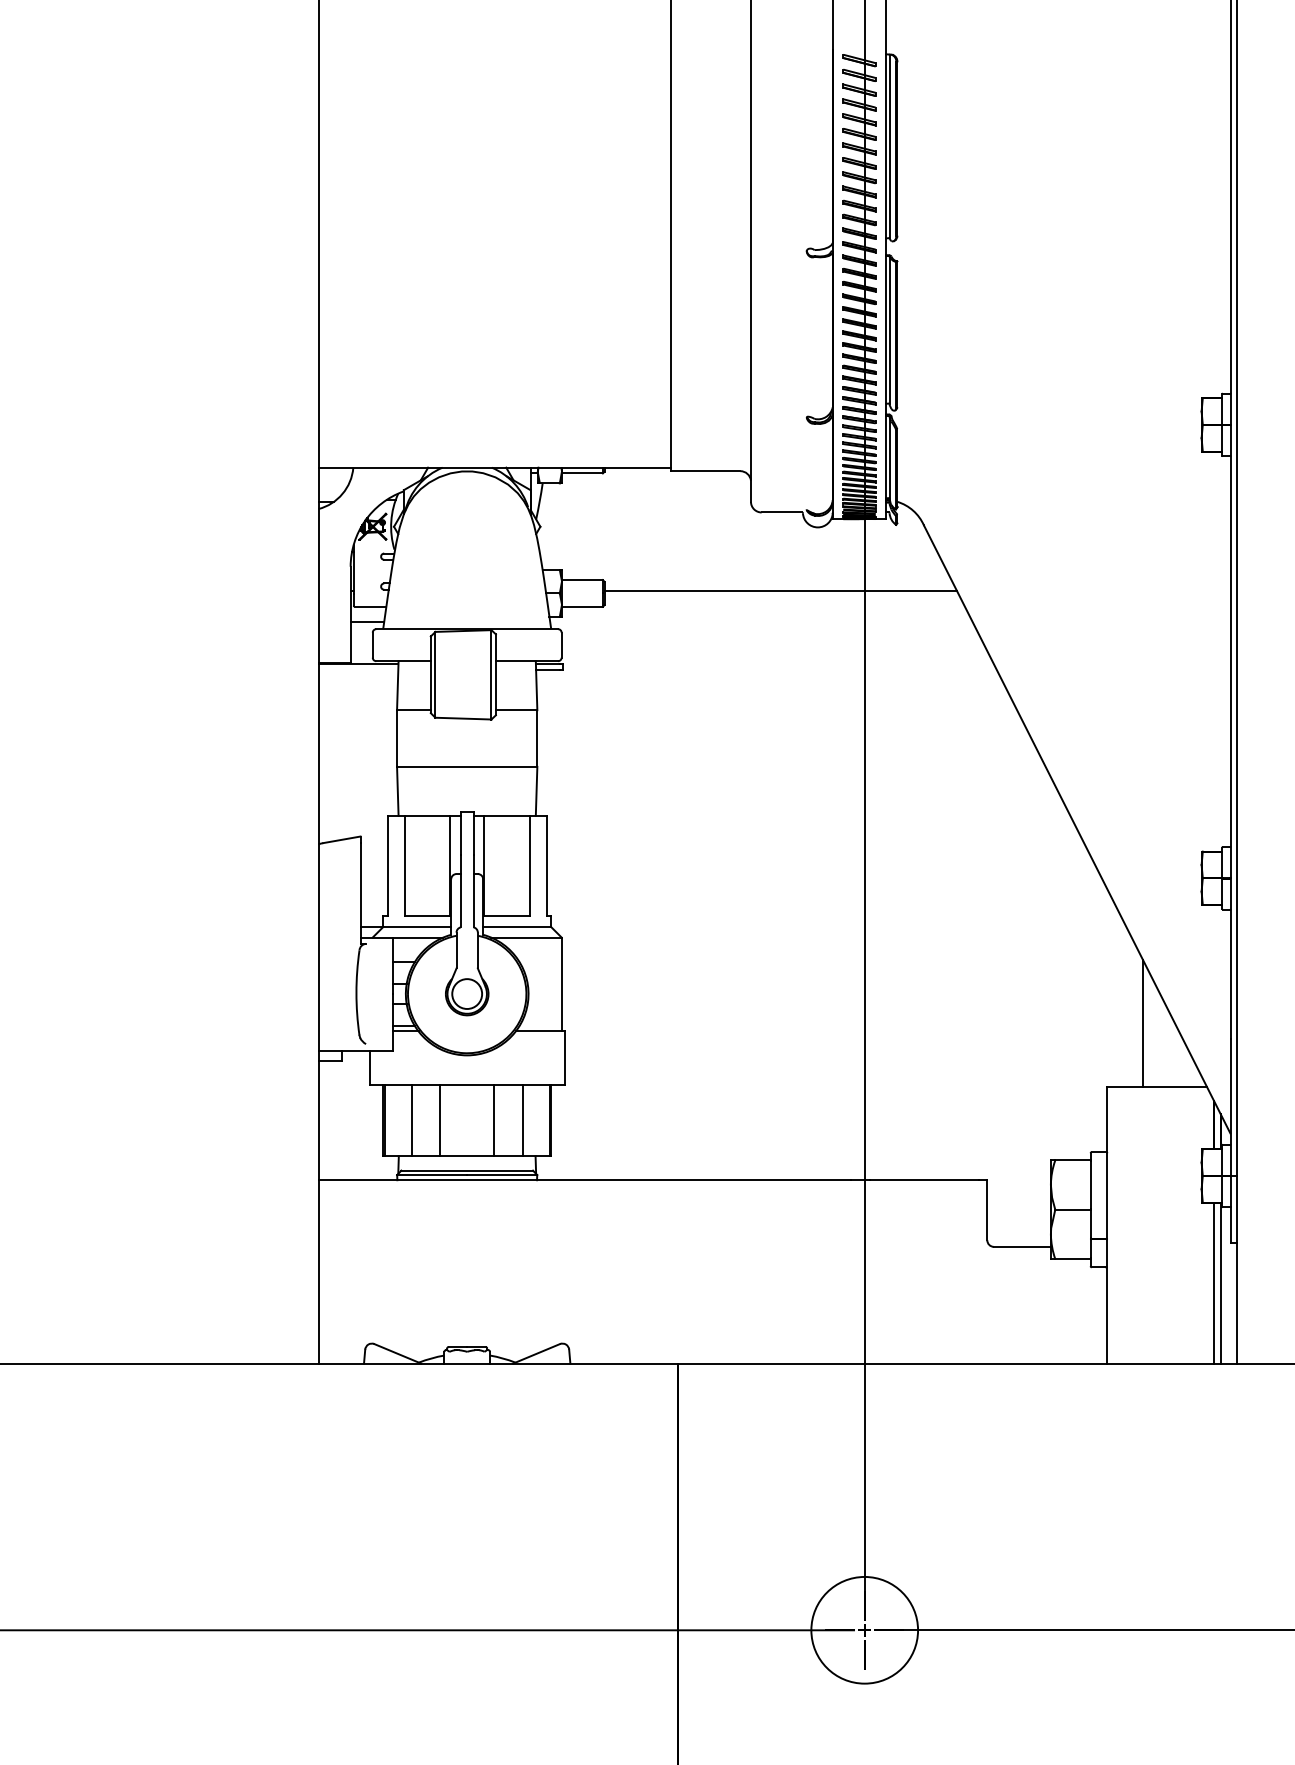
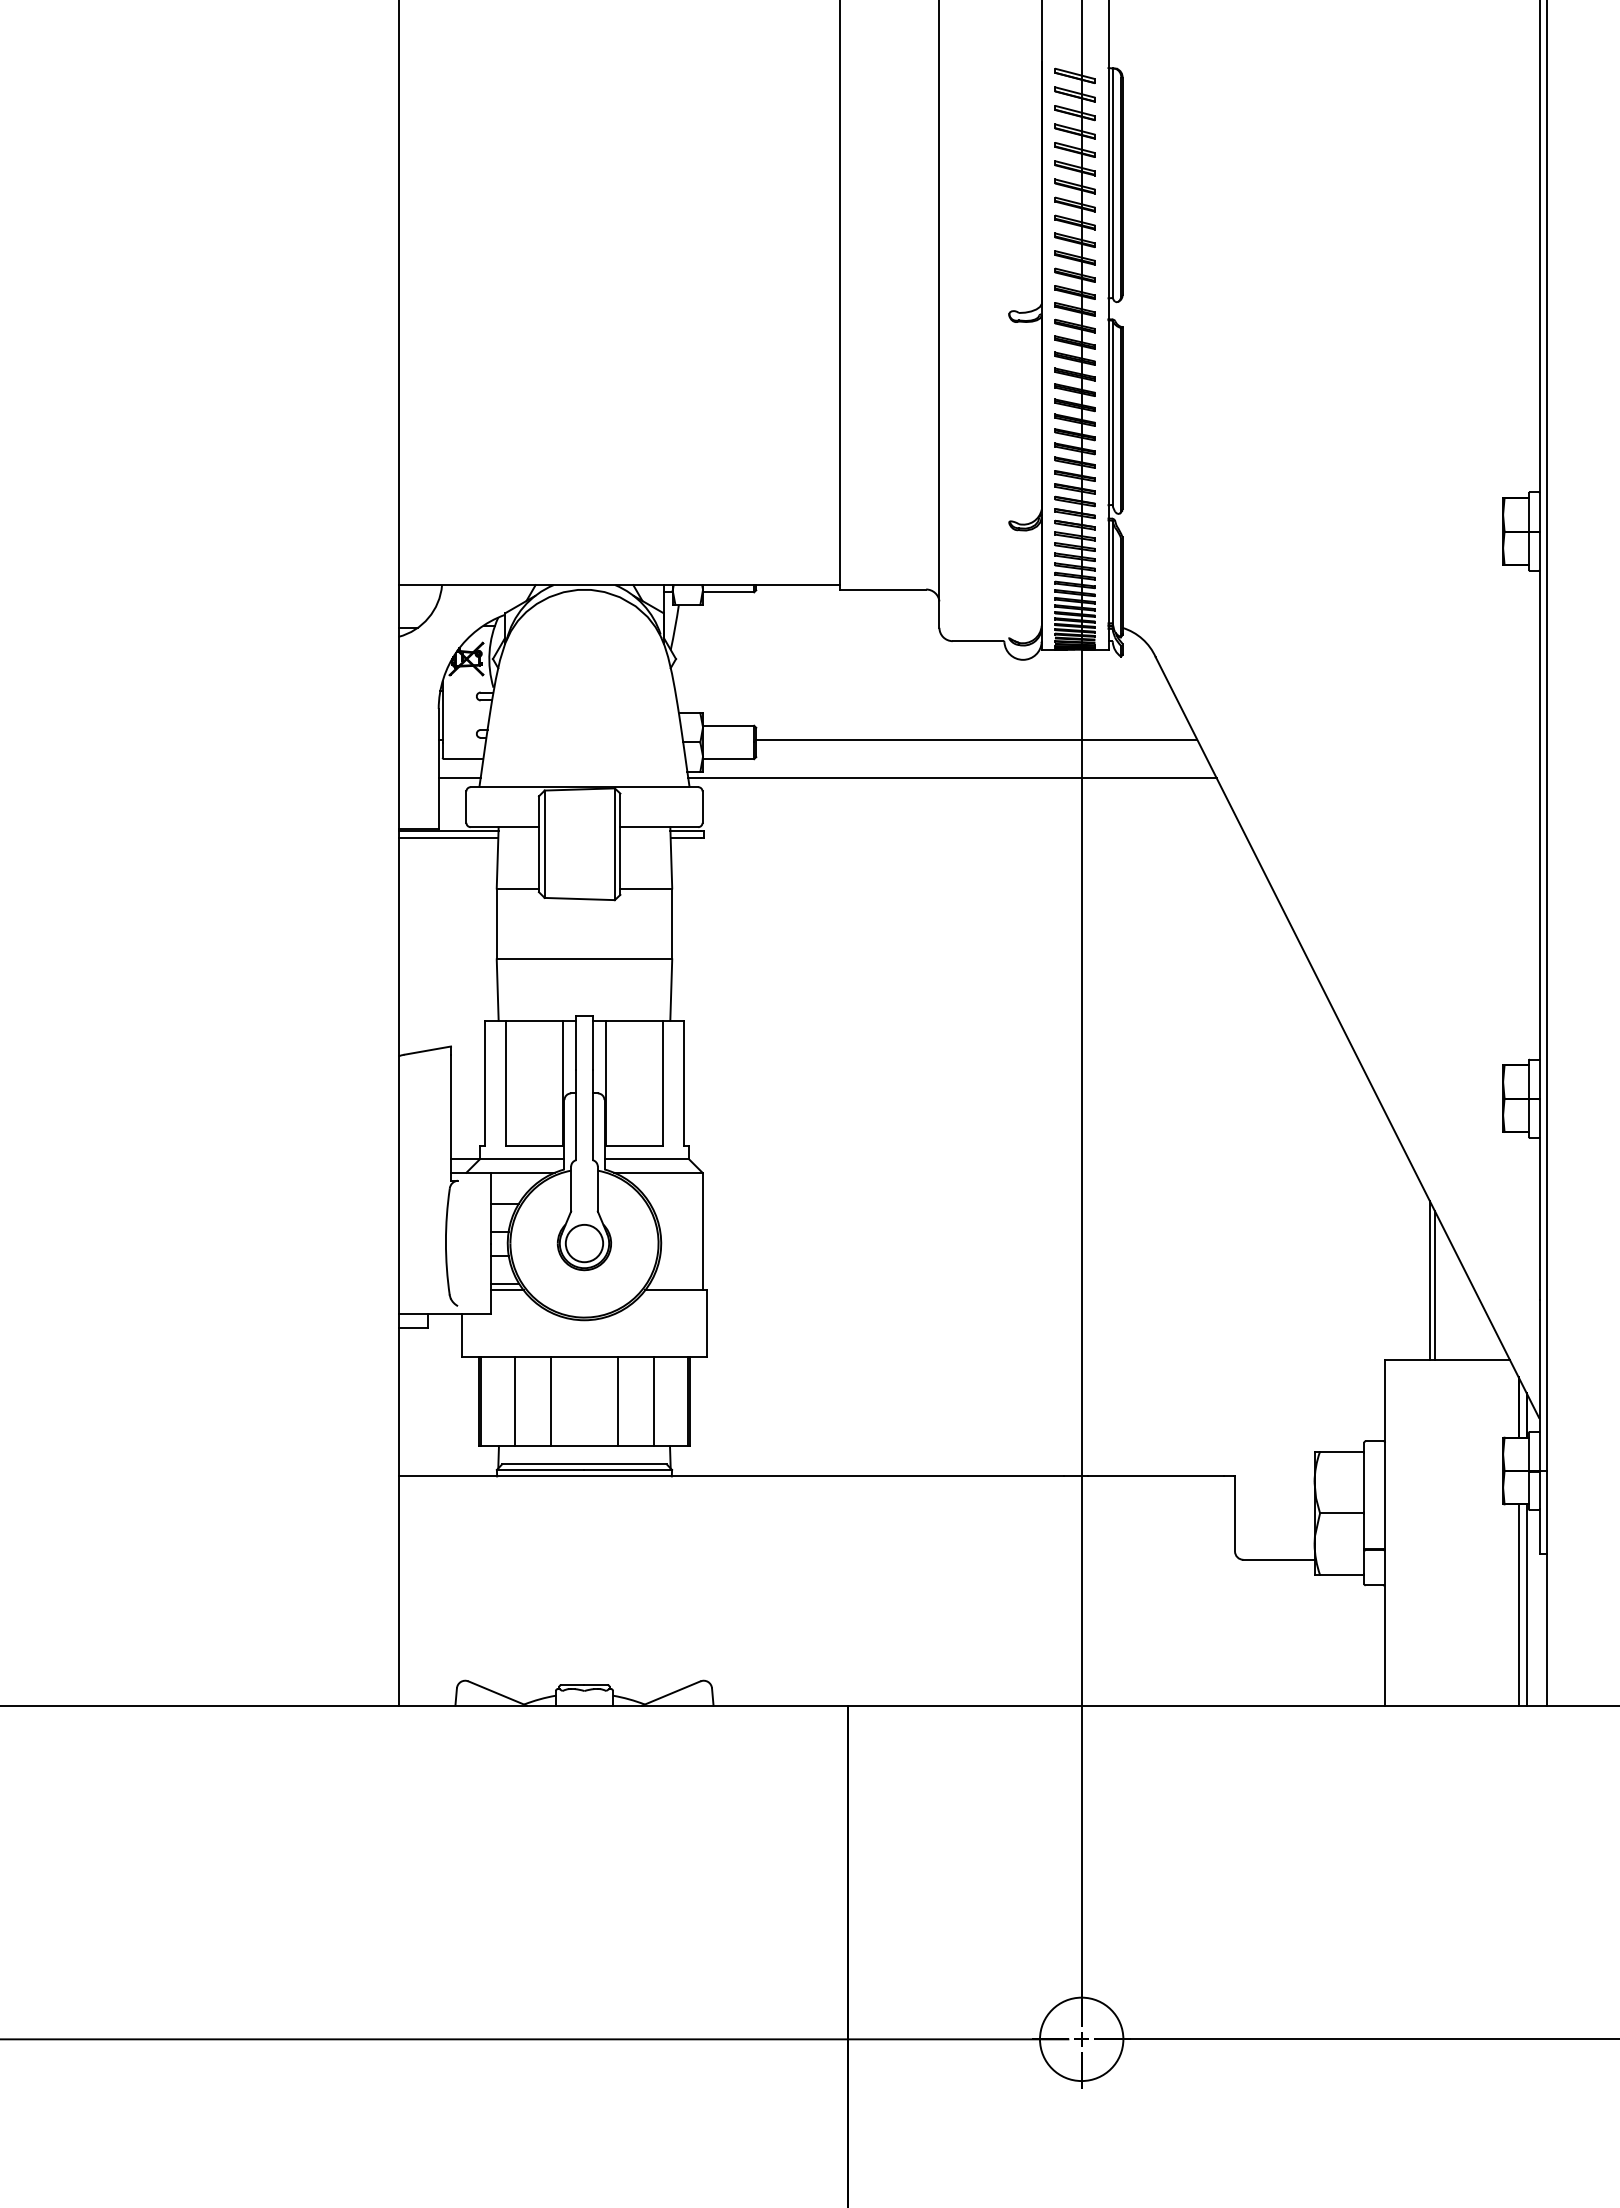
line: (761, 621) -> (952, 777), added
line: (358, 669) -> (448, 837), added
line: (1147, 1027) -> (1435, 1285), added
circle: (864, 1629) -> (1081, 2038), size x0.62

